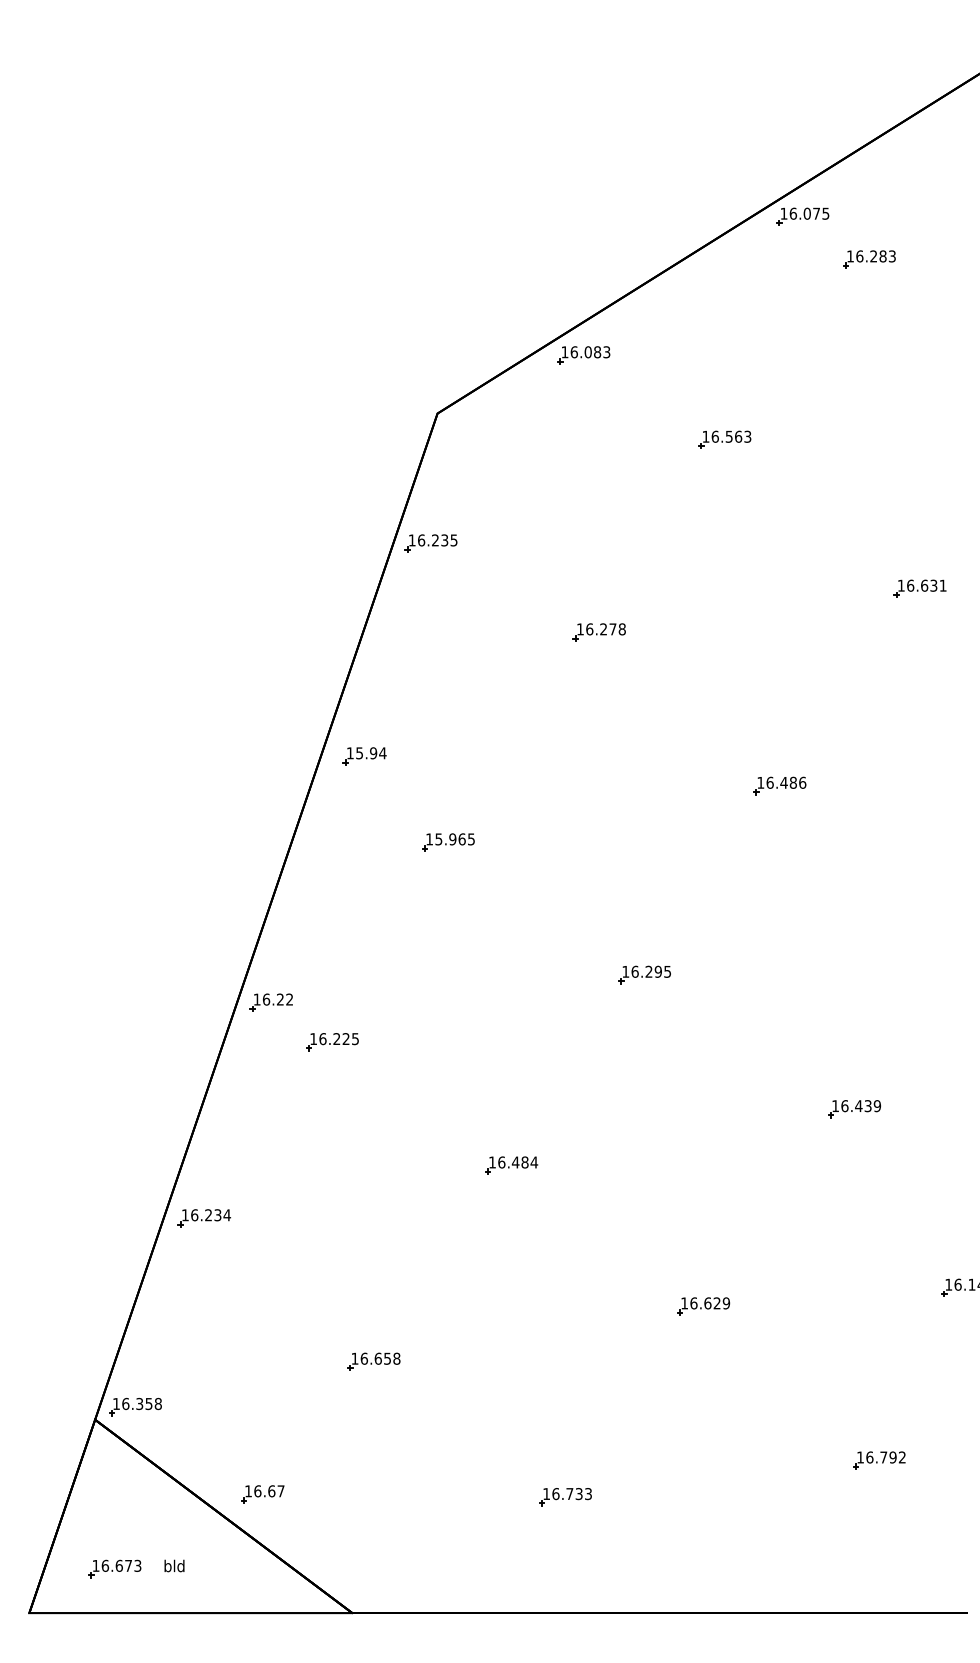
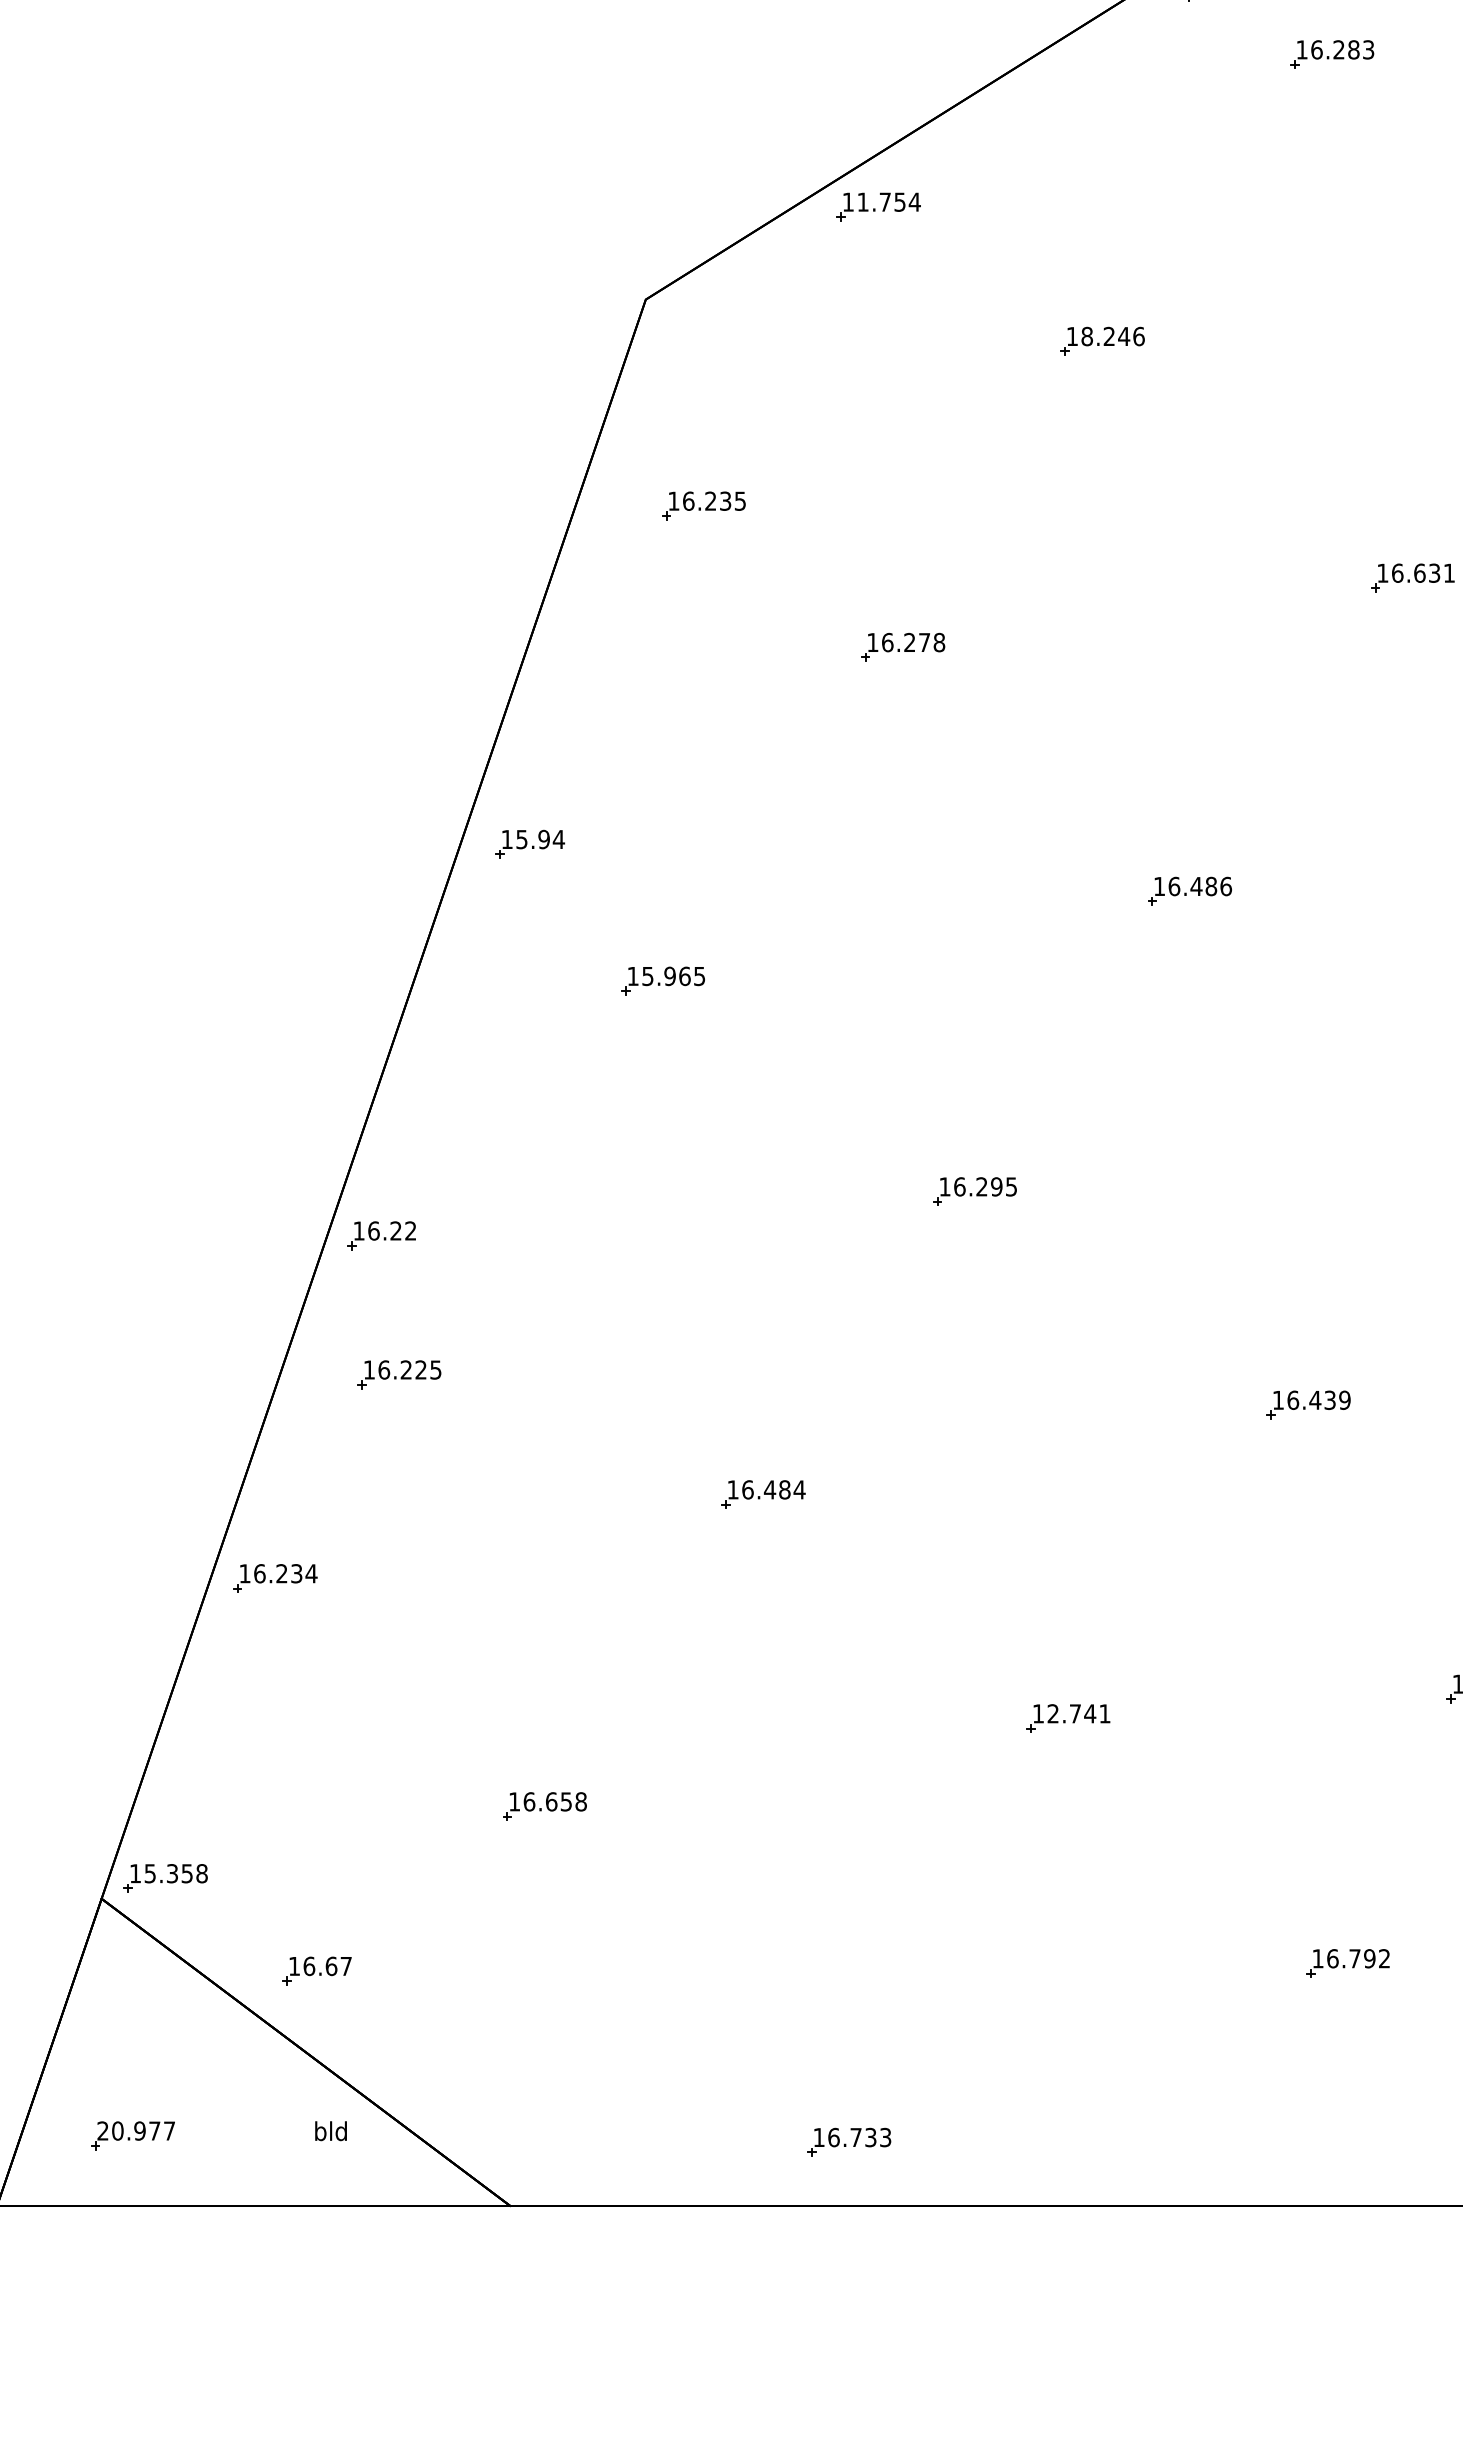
text: (590, 352) -> (888, 202), 16.083 -> 11.754
text: (731, 436) -> (1112, 336), 16.563 -> 18.246
part: (430, 543) -> (702, 506), moved
part: (332, 1042) -> (399, 1375), moved
text: (710, 1303) -> (1079, 1713), 16.629 -> 12.741
text: (125, 1403) -> (149, 1872), 16.358 -> 15.358
part: (262, 1494) -> (316, 1971), moved
part: (565, 1497) -> (849, 2143), moved
text: (116, 1565) -> (135, 2130), 16.673 -> 20.977
text: (174, 1565) -> (331, 2130), moved

